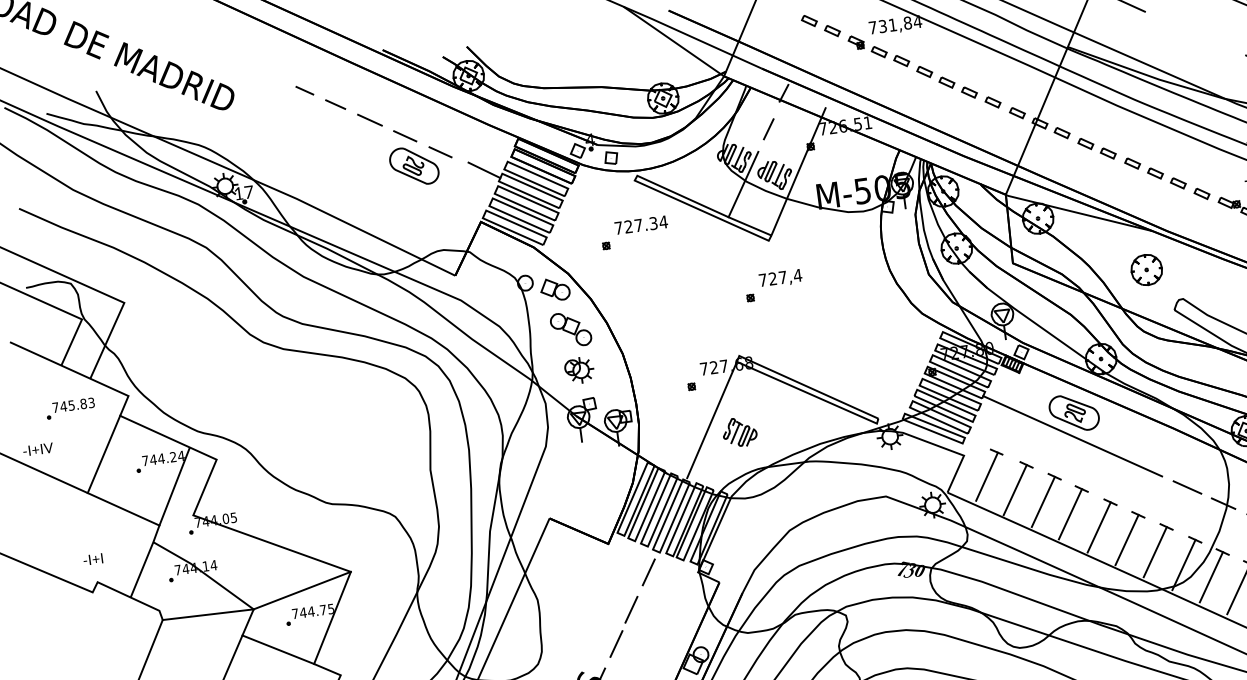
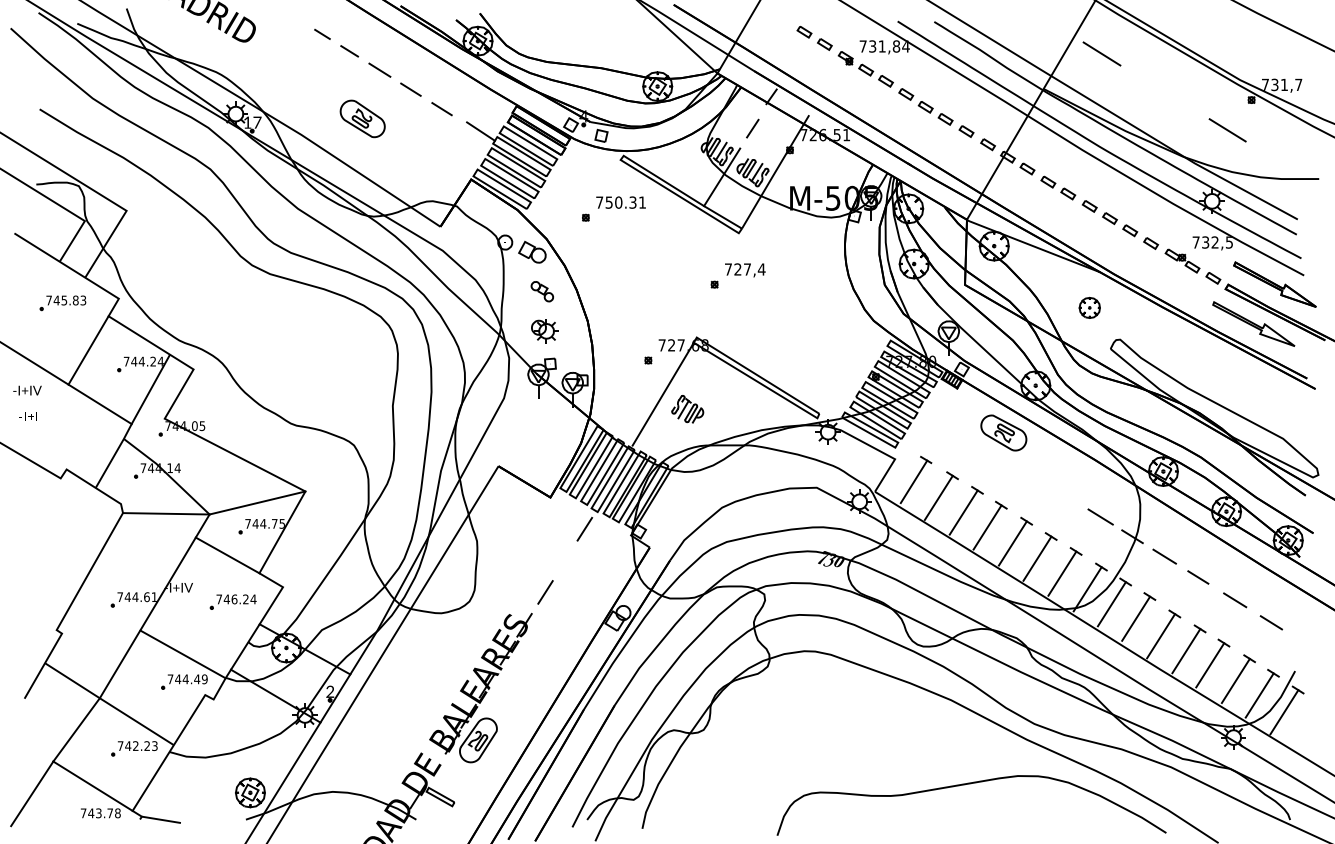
part: (414, 165) -> (362, 118), moved
text: (645, 224) -> (625, 202), 727.34 -> 750.31
part: (1146, 269) -> (1089, 307), size x0.7
part: (571, 329) -> (542, 291), size x0.6
line: (1072, 436) -> (999, 454), removed
text: (38, 449) -> (27, 390), moved
text: (92, 559) -> (27, 416), moved
line: (630, 609) -> (563, 561), removed

